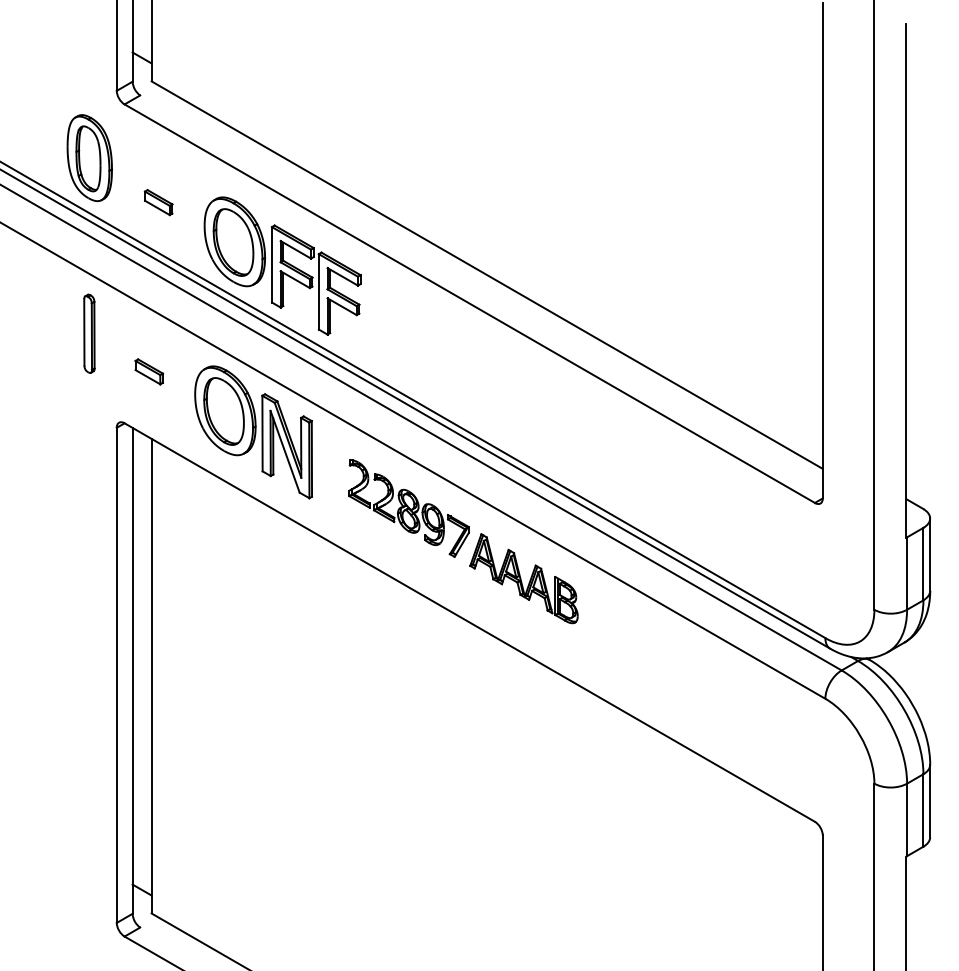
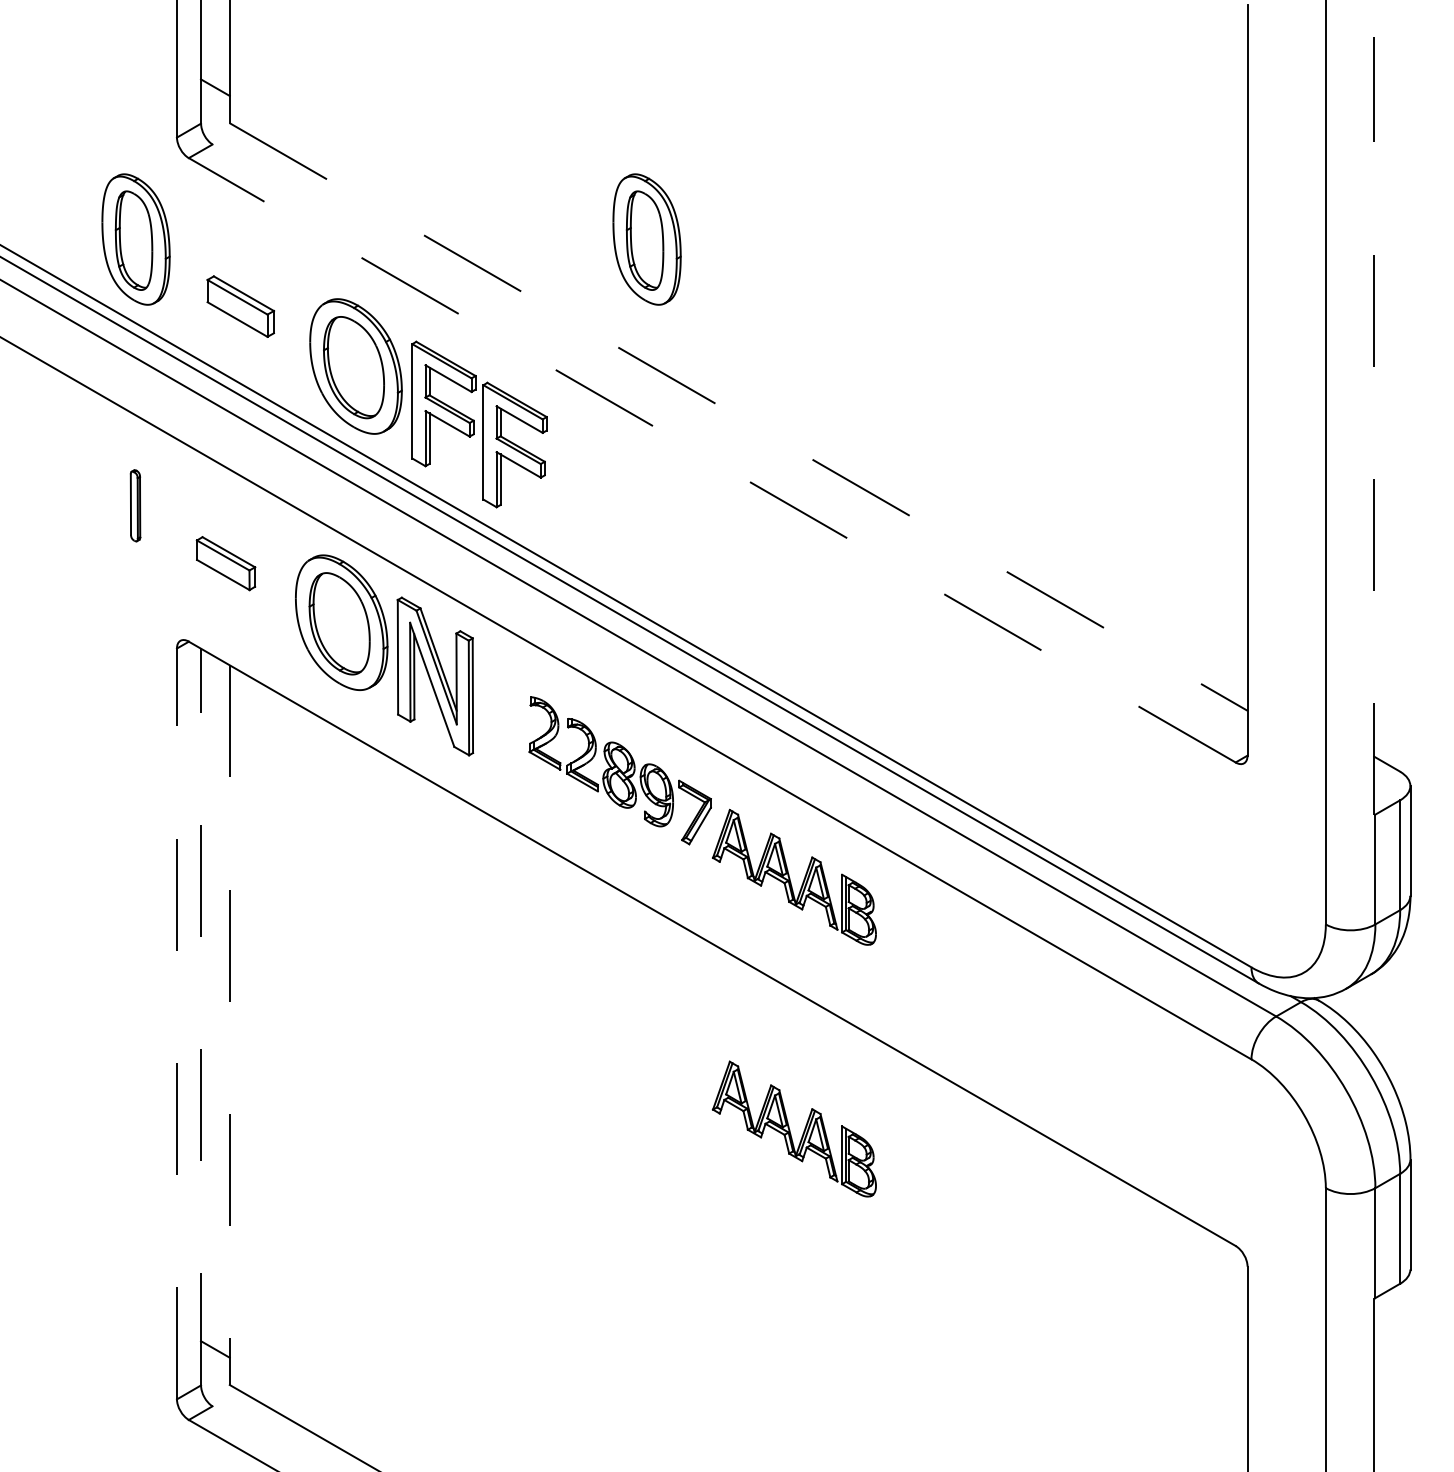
part: (426, 157) -> (646, 238), added
part: (158, 202) -> (240, 306), size x1.6
line: (487, 275) -> (739, 417), solid -> dashed
line: (906, 281) -> (1374, 426), solid -> dashed
line: (469, 303) -> (711, 460), solid -> dashed
part: (89, 333) -> (135, 505), size x0.6
part: (149, 371) -> (226, 563), size x1.4
line: (132, 670) -> (200, 1016), solid -> dashed
line: (116, 675) -> (176, 1024), solid -> dashed
line: (151, 676) -> (229, 1025), solid -> dashed
part: (523, 744) -> (793, 1128), added

